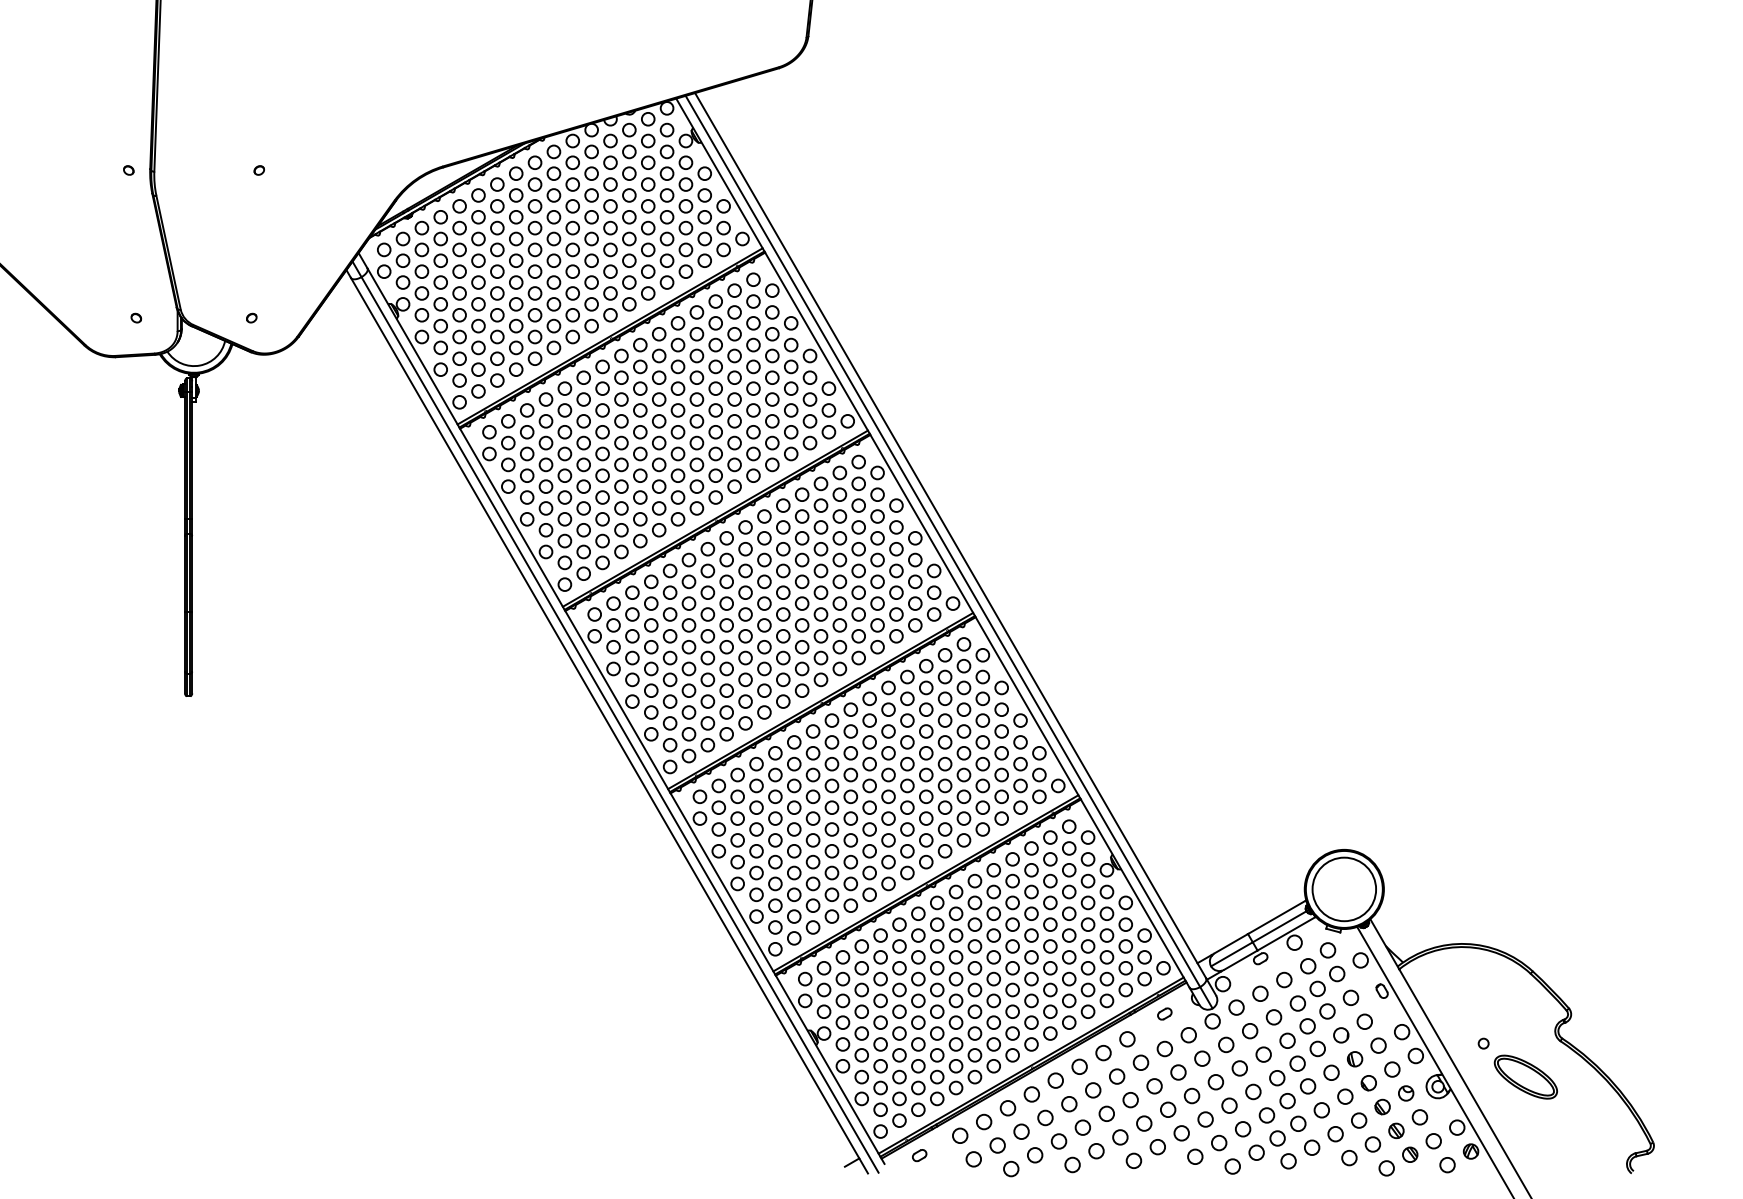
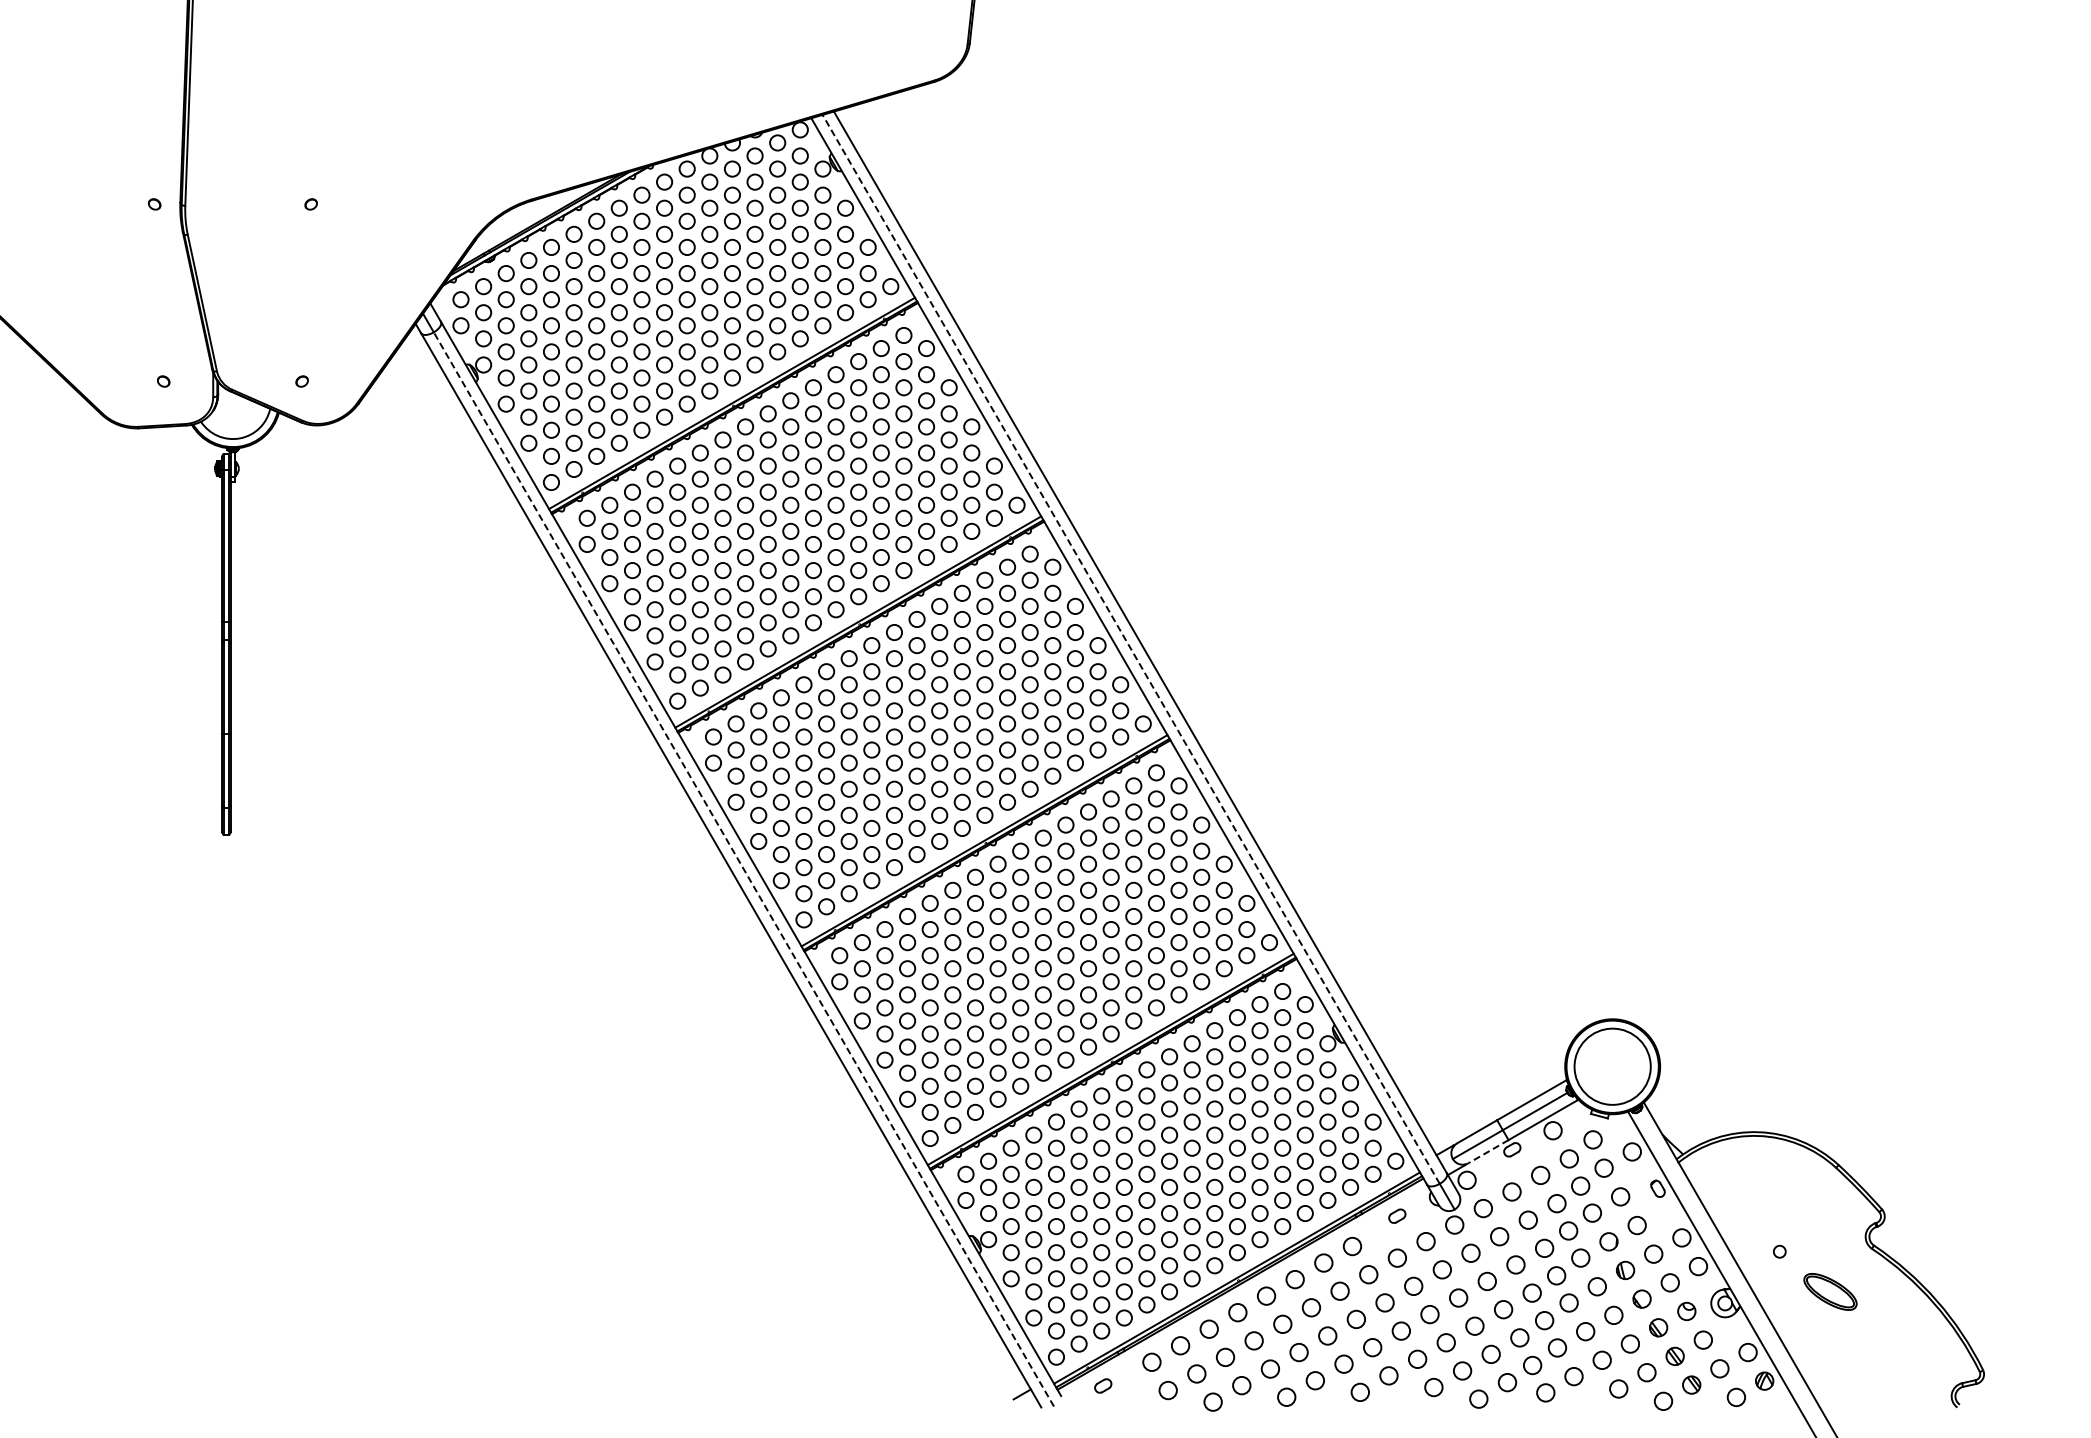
line: (942, 540) -> (1130, 648), solid -> dashed
line: (619, 724) -> (743, 869), solid -> dashed
line: (1240, 960) -> (1488, 1151), solid -> dashed
part: (1525, 1076) -> (1830, 1291), size x0.7

